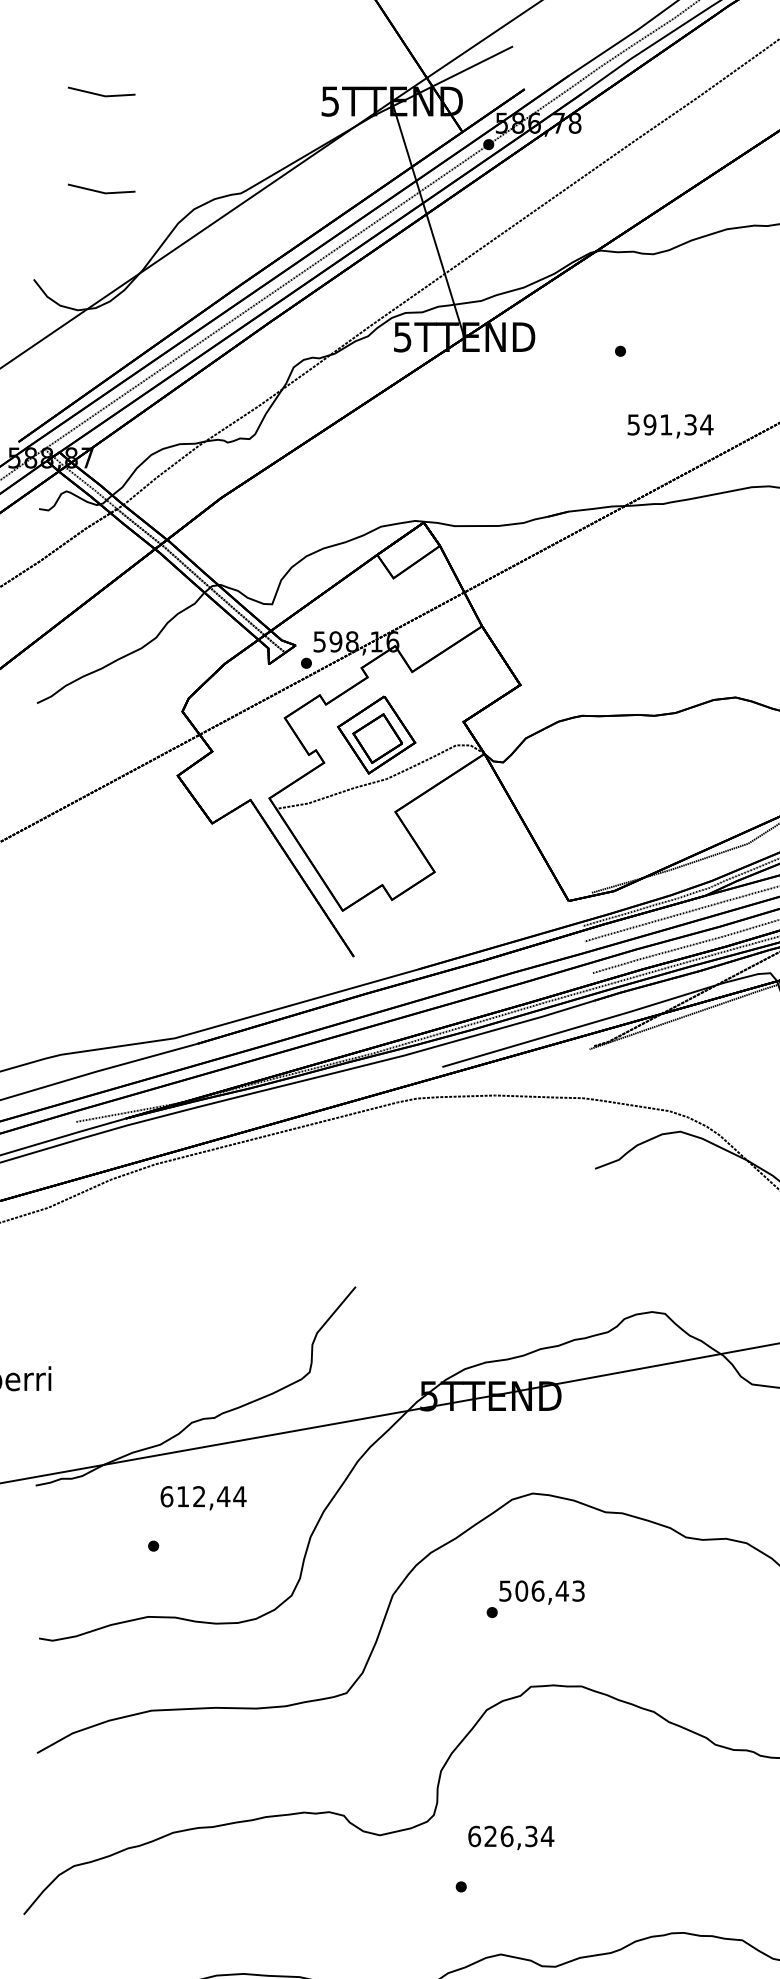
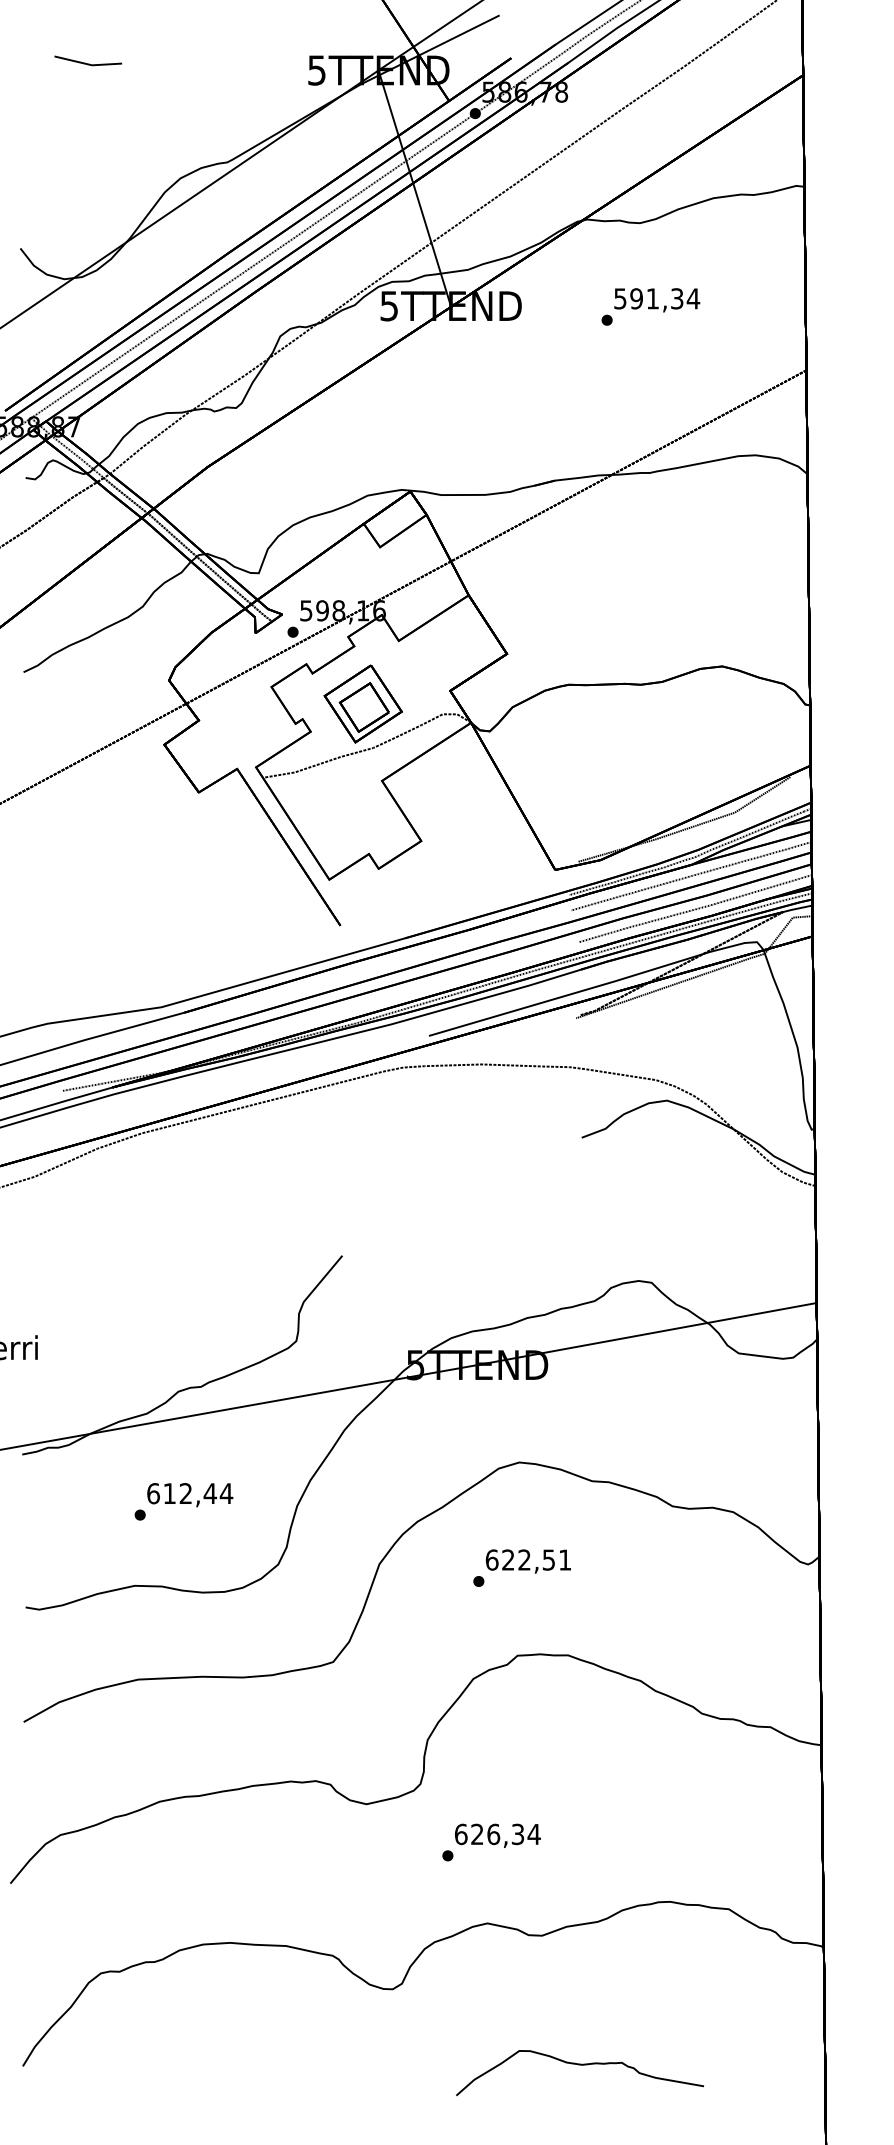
part: (101, 188) -> (88, 157), removed
text: (670, 426) -> (657, 300), moved
text: (203, 1498) -> (190, 1495), moved
text: (541, 1590) -> (528, 1559), 506,43 -> 622,51
text: (510, 1837) -> (497, 1835), moved

